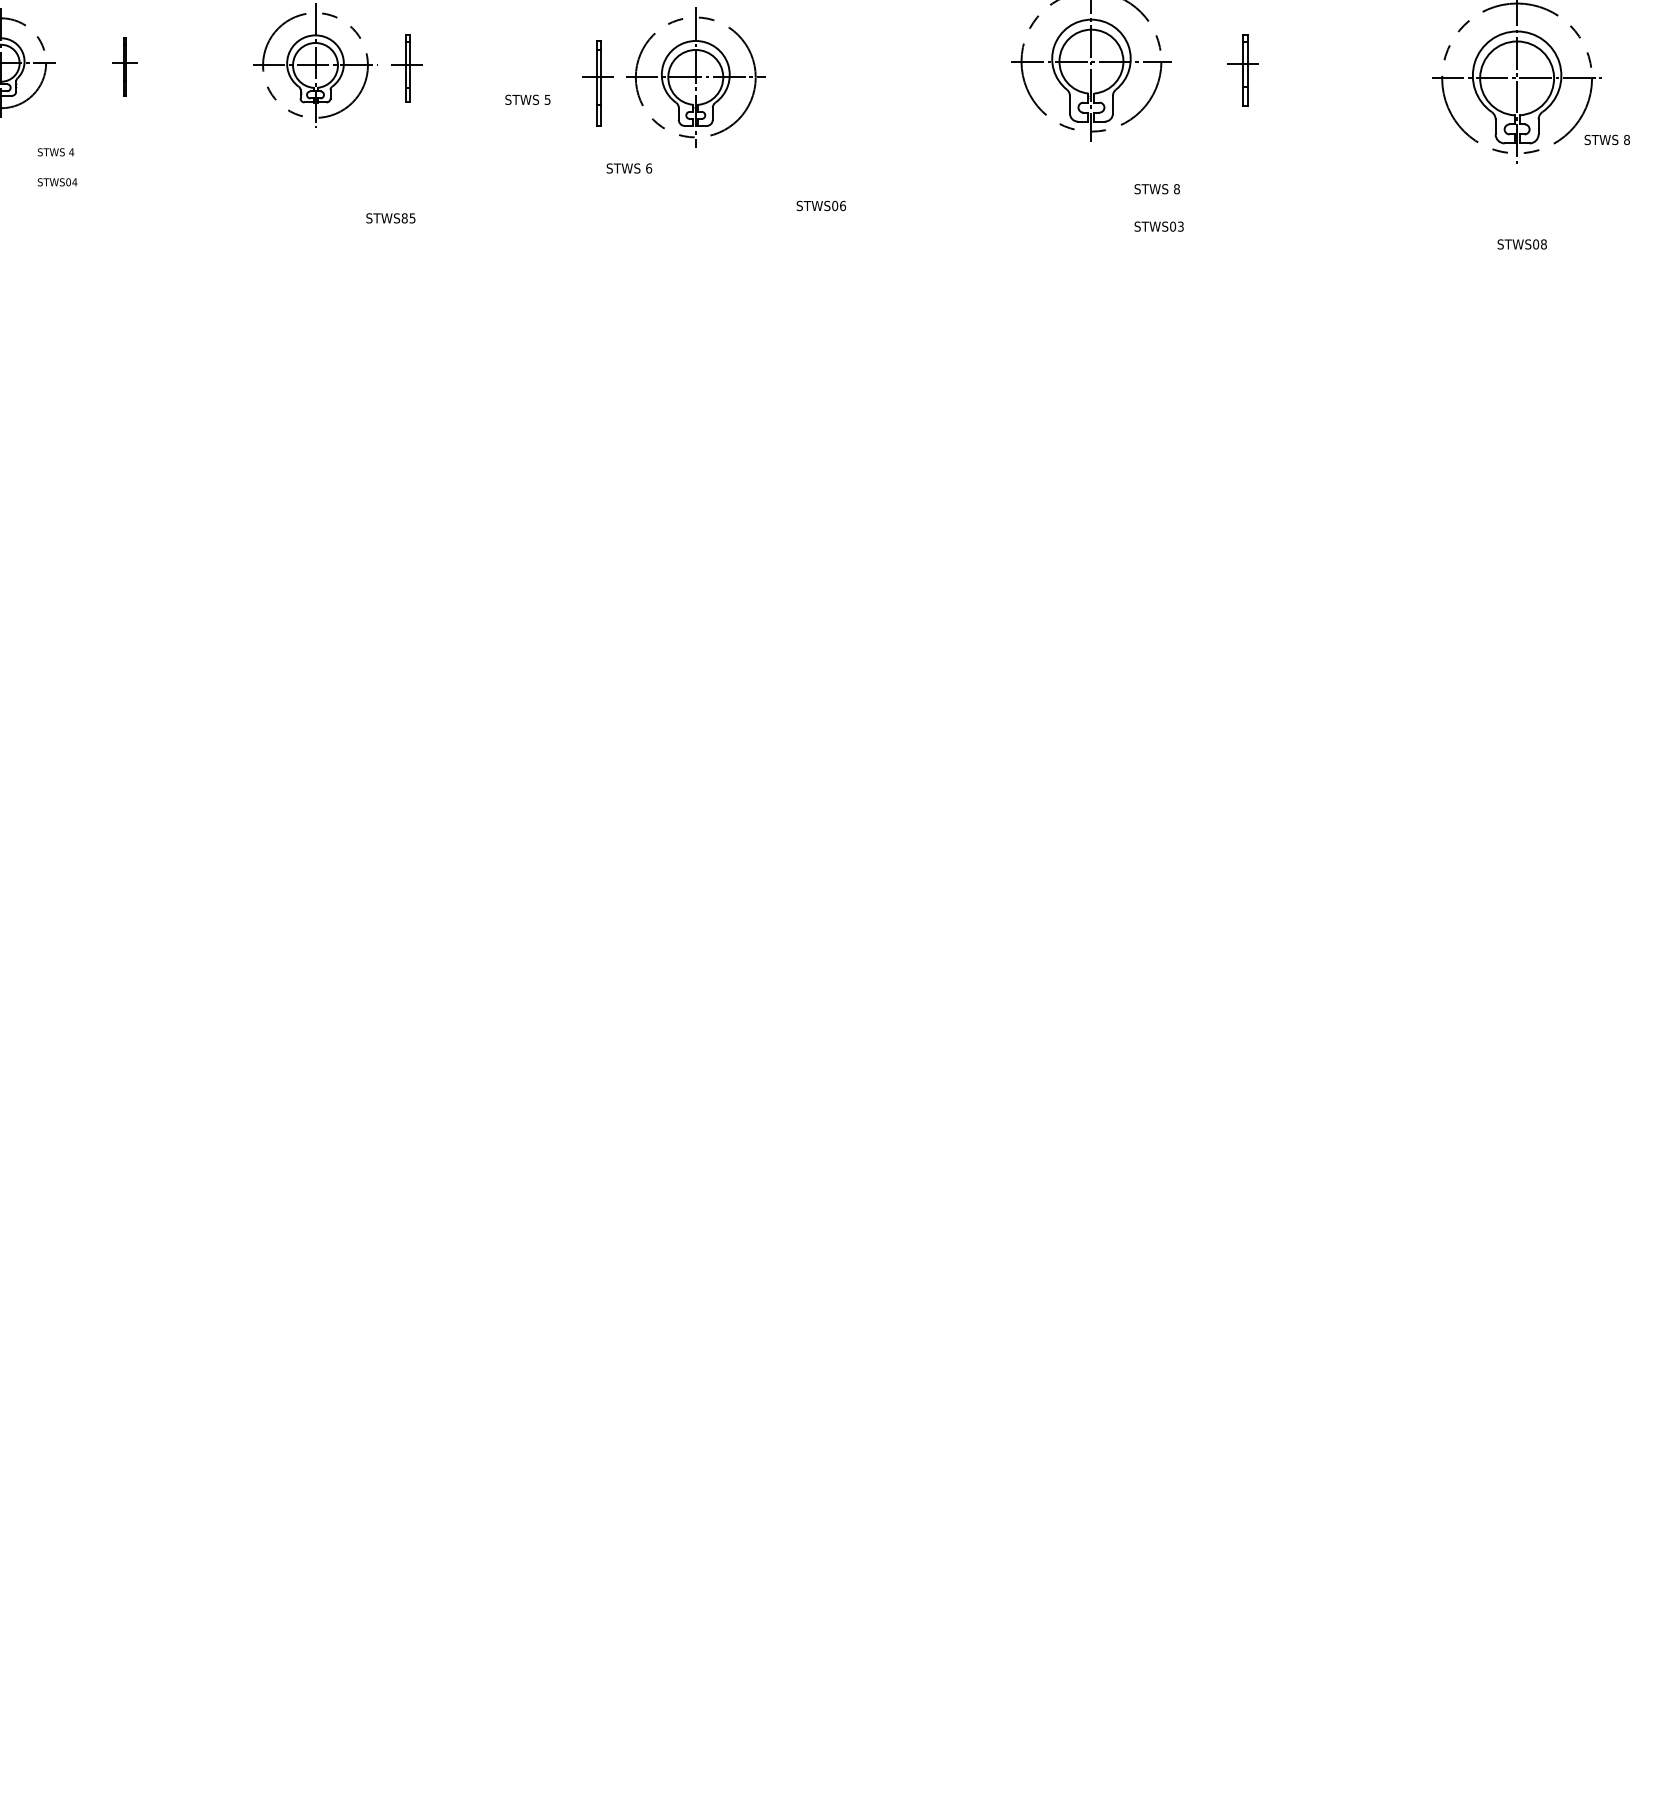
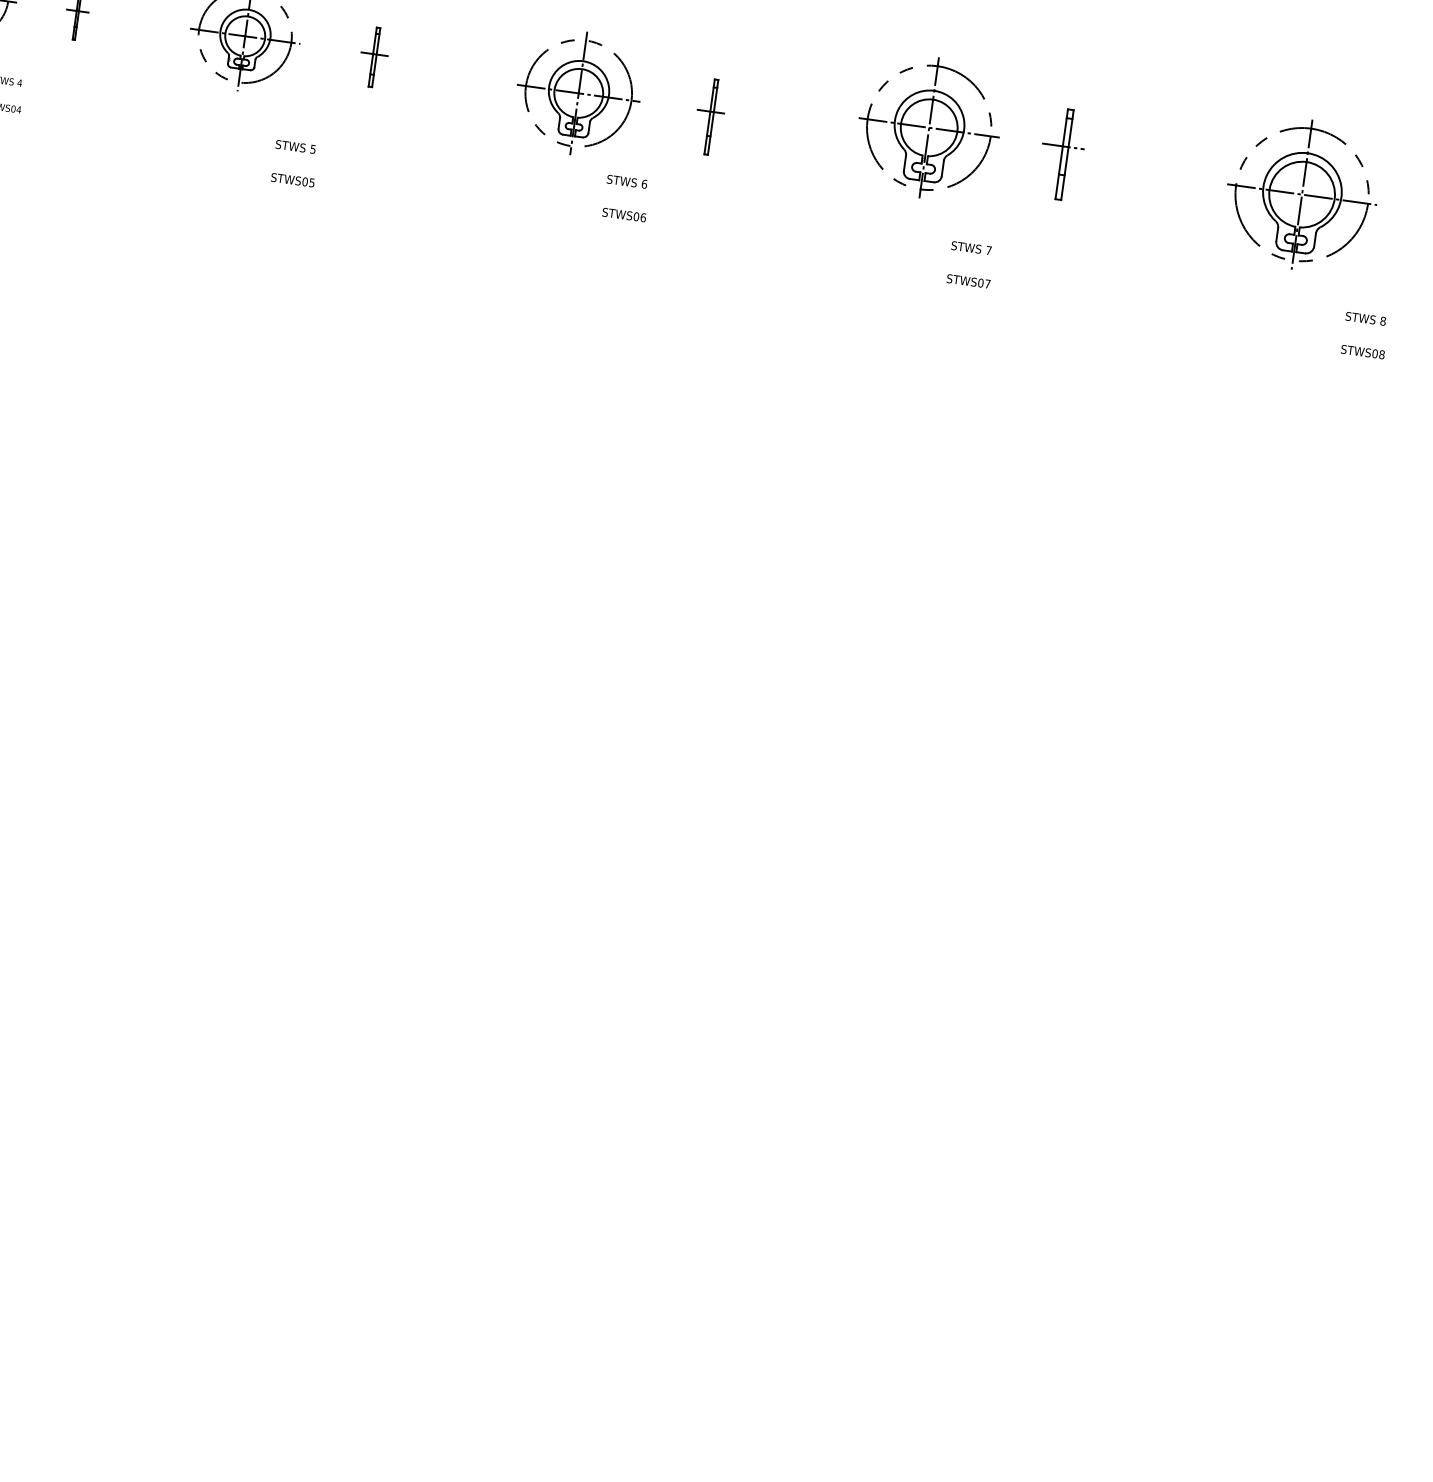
part: (406, 68) -> (373, 56), moved
part: (1243, 70) -> (1062, 154), size x1.43
part: (597, 83) -> (709, 116), moved
text: (527, 99) -> (295, 146), moved
text: (1606, 139) -> (1365, 318), moved
text: (629, 168) -> (627, 181), moved
text: (1176, 189) -> (988, 250), 8 -> 7
text: (821, 205) -> (624, 214), moved
text: (404, 218) -> (304, 182), STWS85 -> STWS05
text: (1180, 226) -> (987, 283), STWS03 -> STWS07
text: (1521, 244) -> (1362, 352), moved

